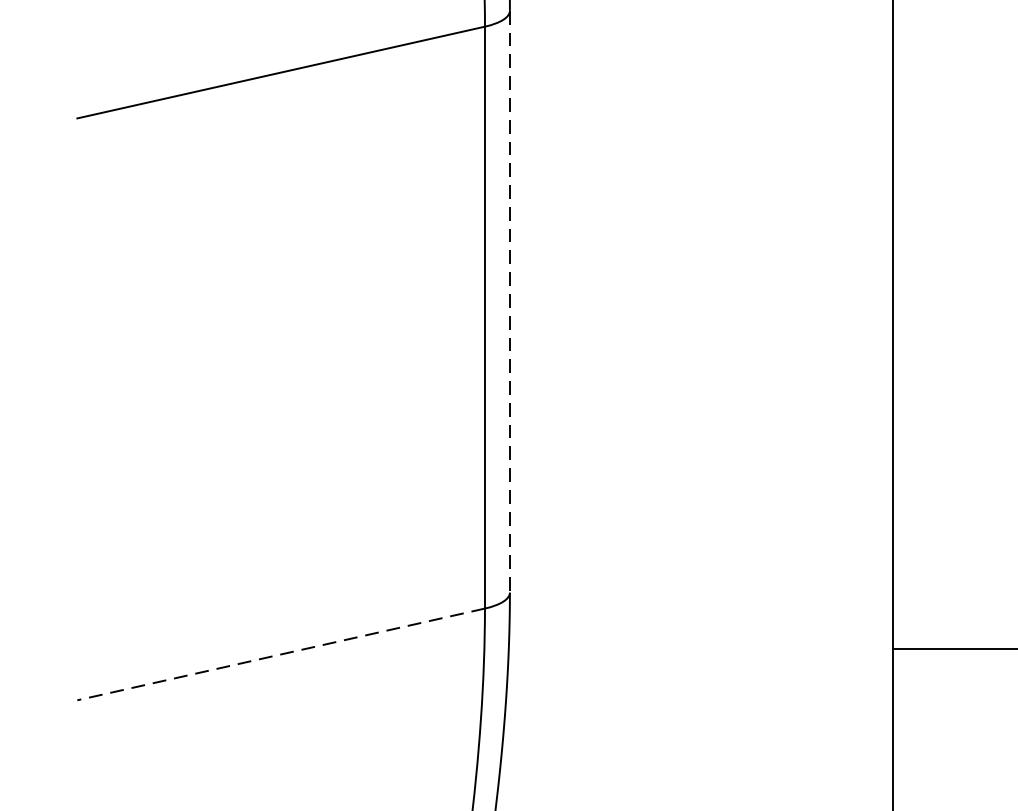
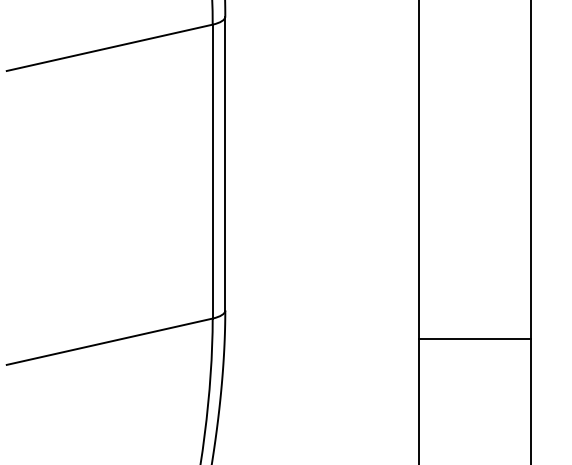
line: (510, 301) -> (225, 163), dashed -> solid
line: (280, 653) -> (109, 341), dashed -> solid

